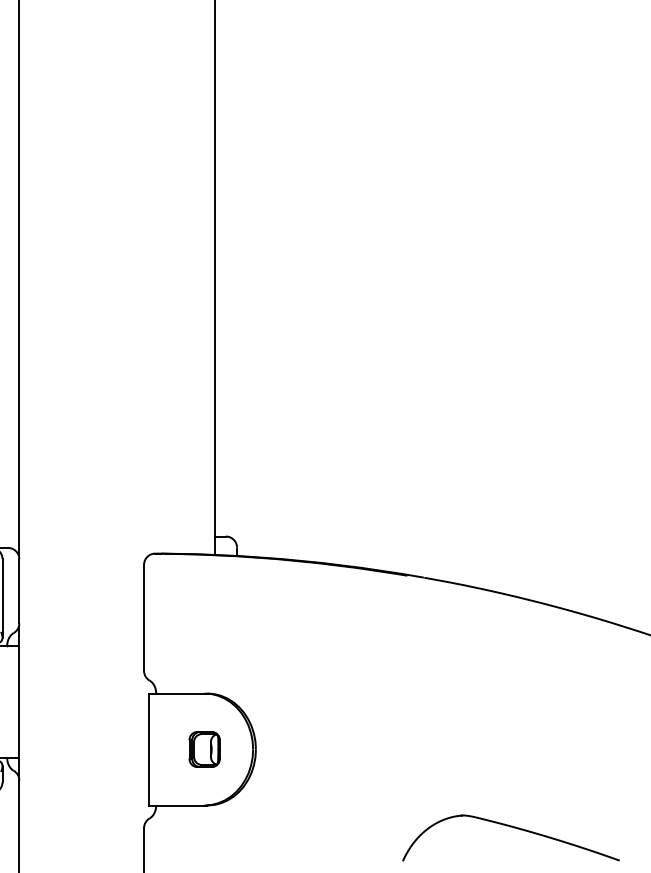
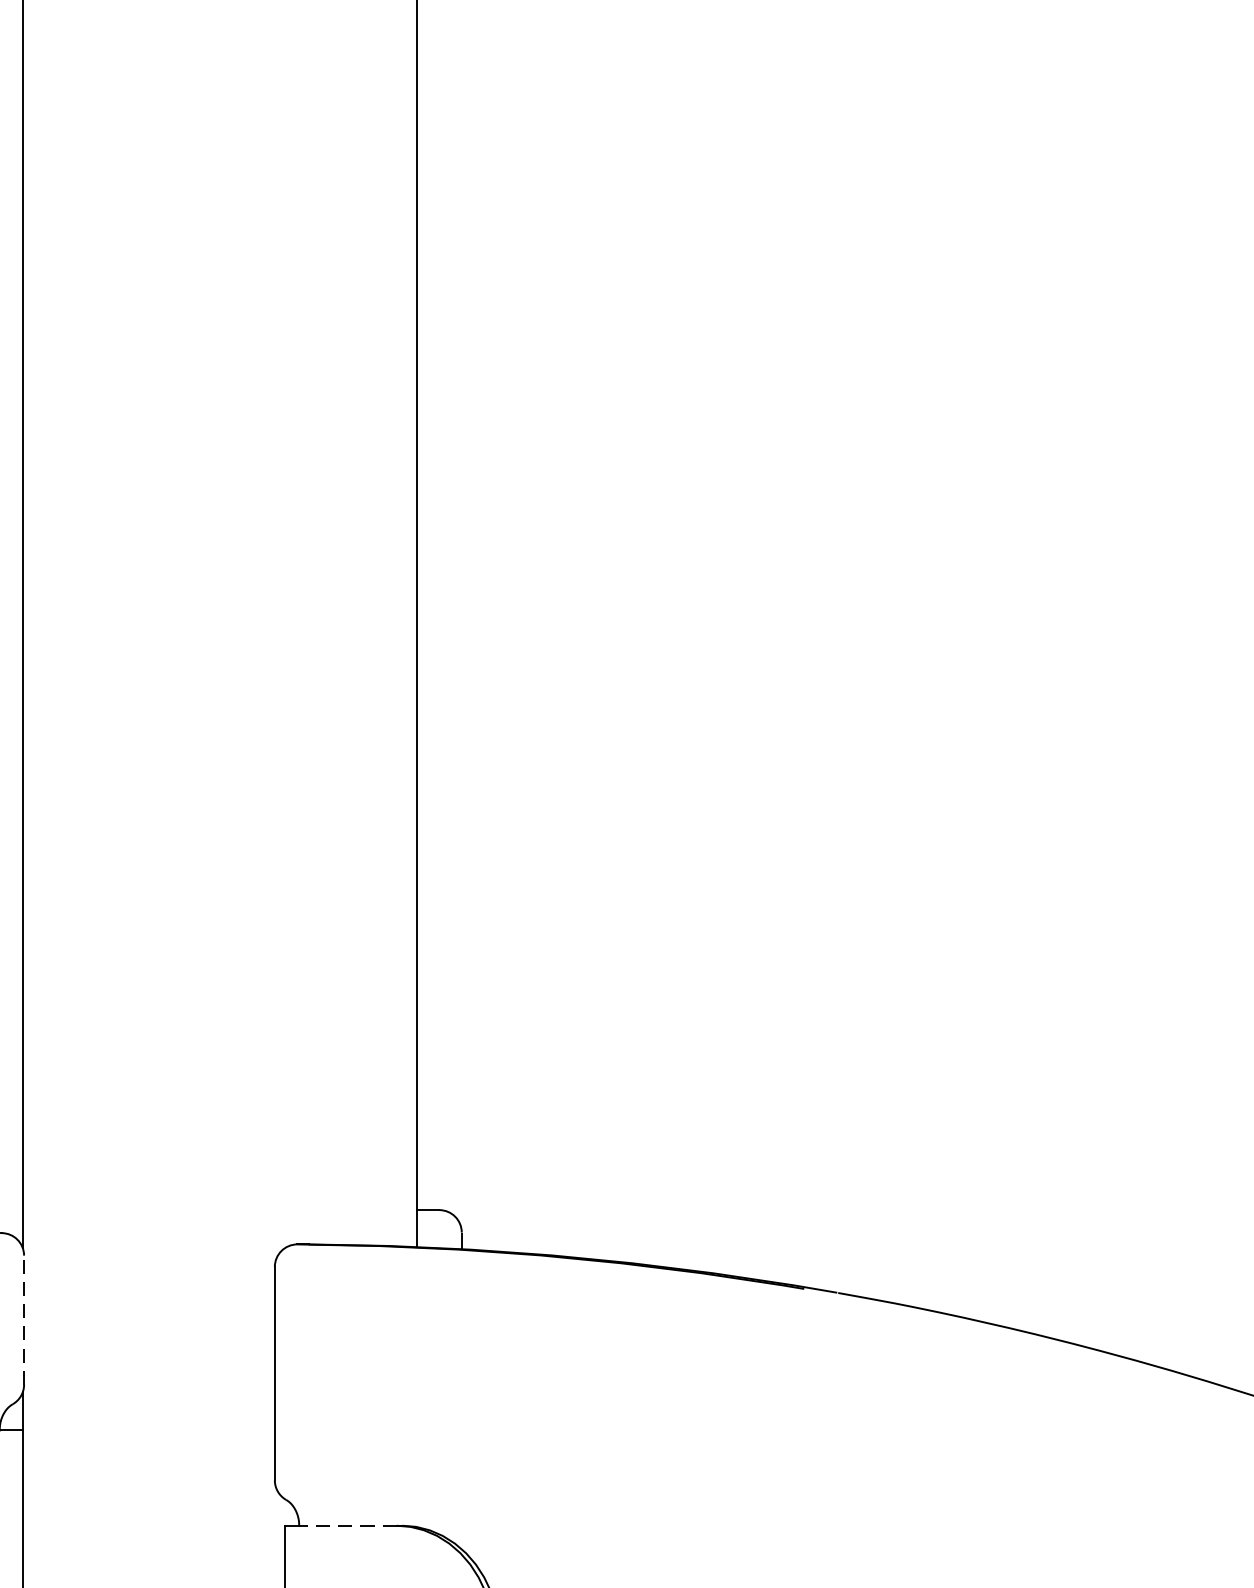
line: (19, 590) -> (24, 1318), solid -> dashed
line: (179, 693) -> (346, 1525), solid -> dashed

